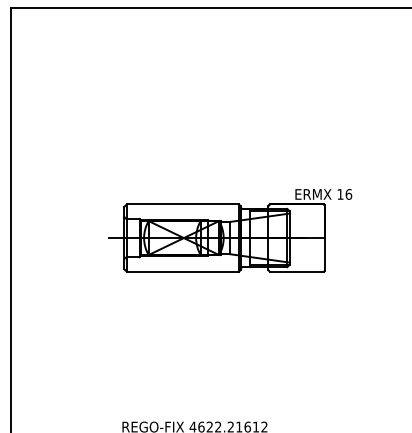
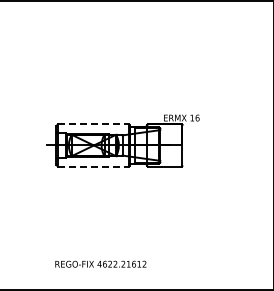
line: (183, 204) -> (93, 124), solid -> dashed
line: (183, 271) -> (93, 166), solid -> dashed

